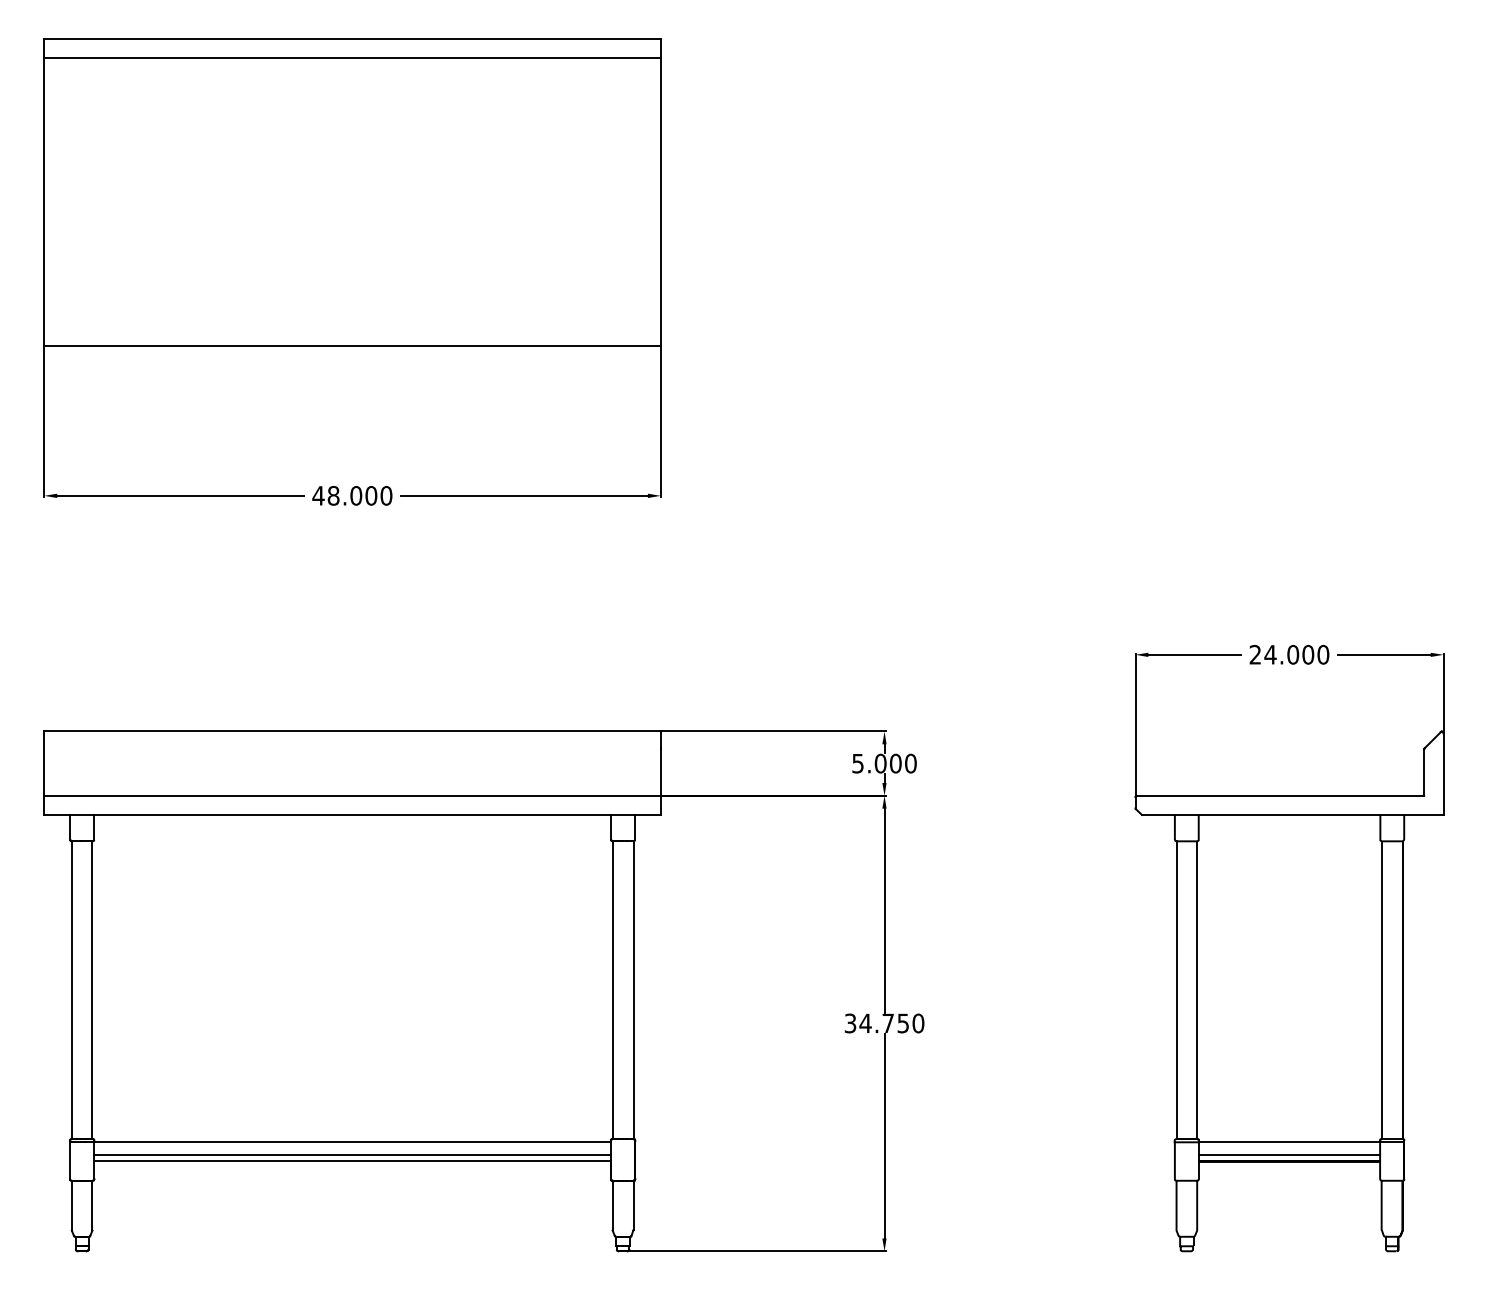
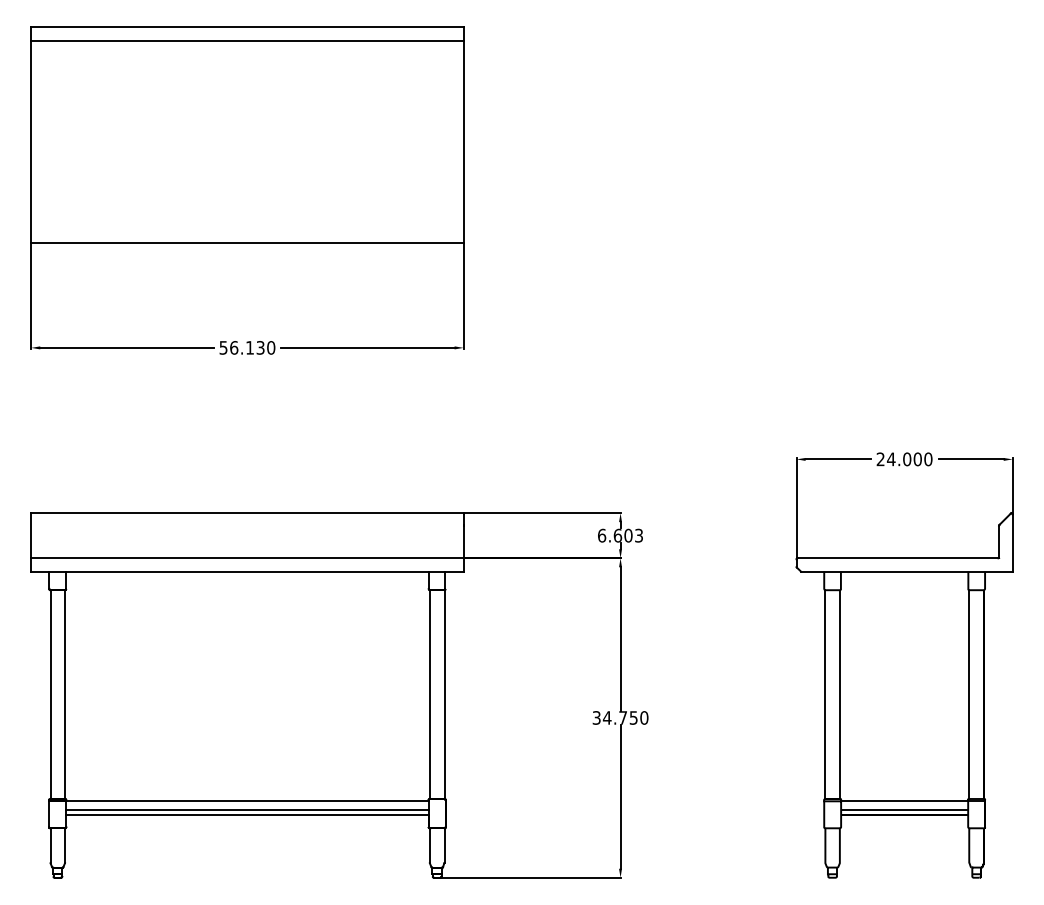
text: (344, 495) -> (241, 347), 48.000 -> 56.130
text: (884, 763) -> (620, 535), 5.000 -> 6.603

